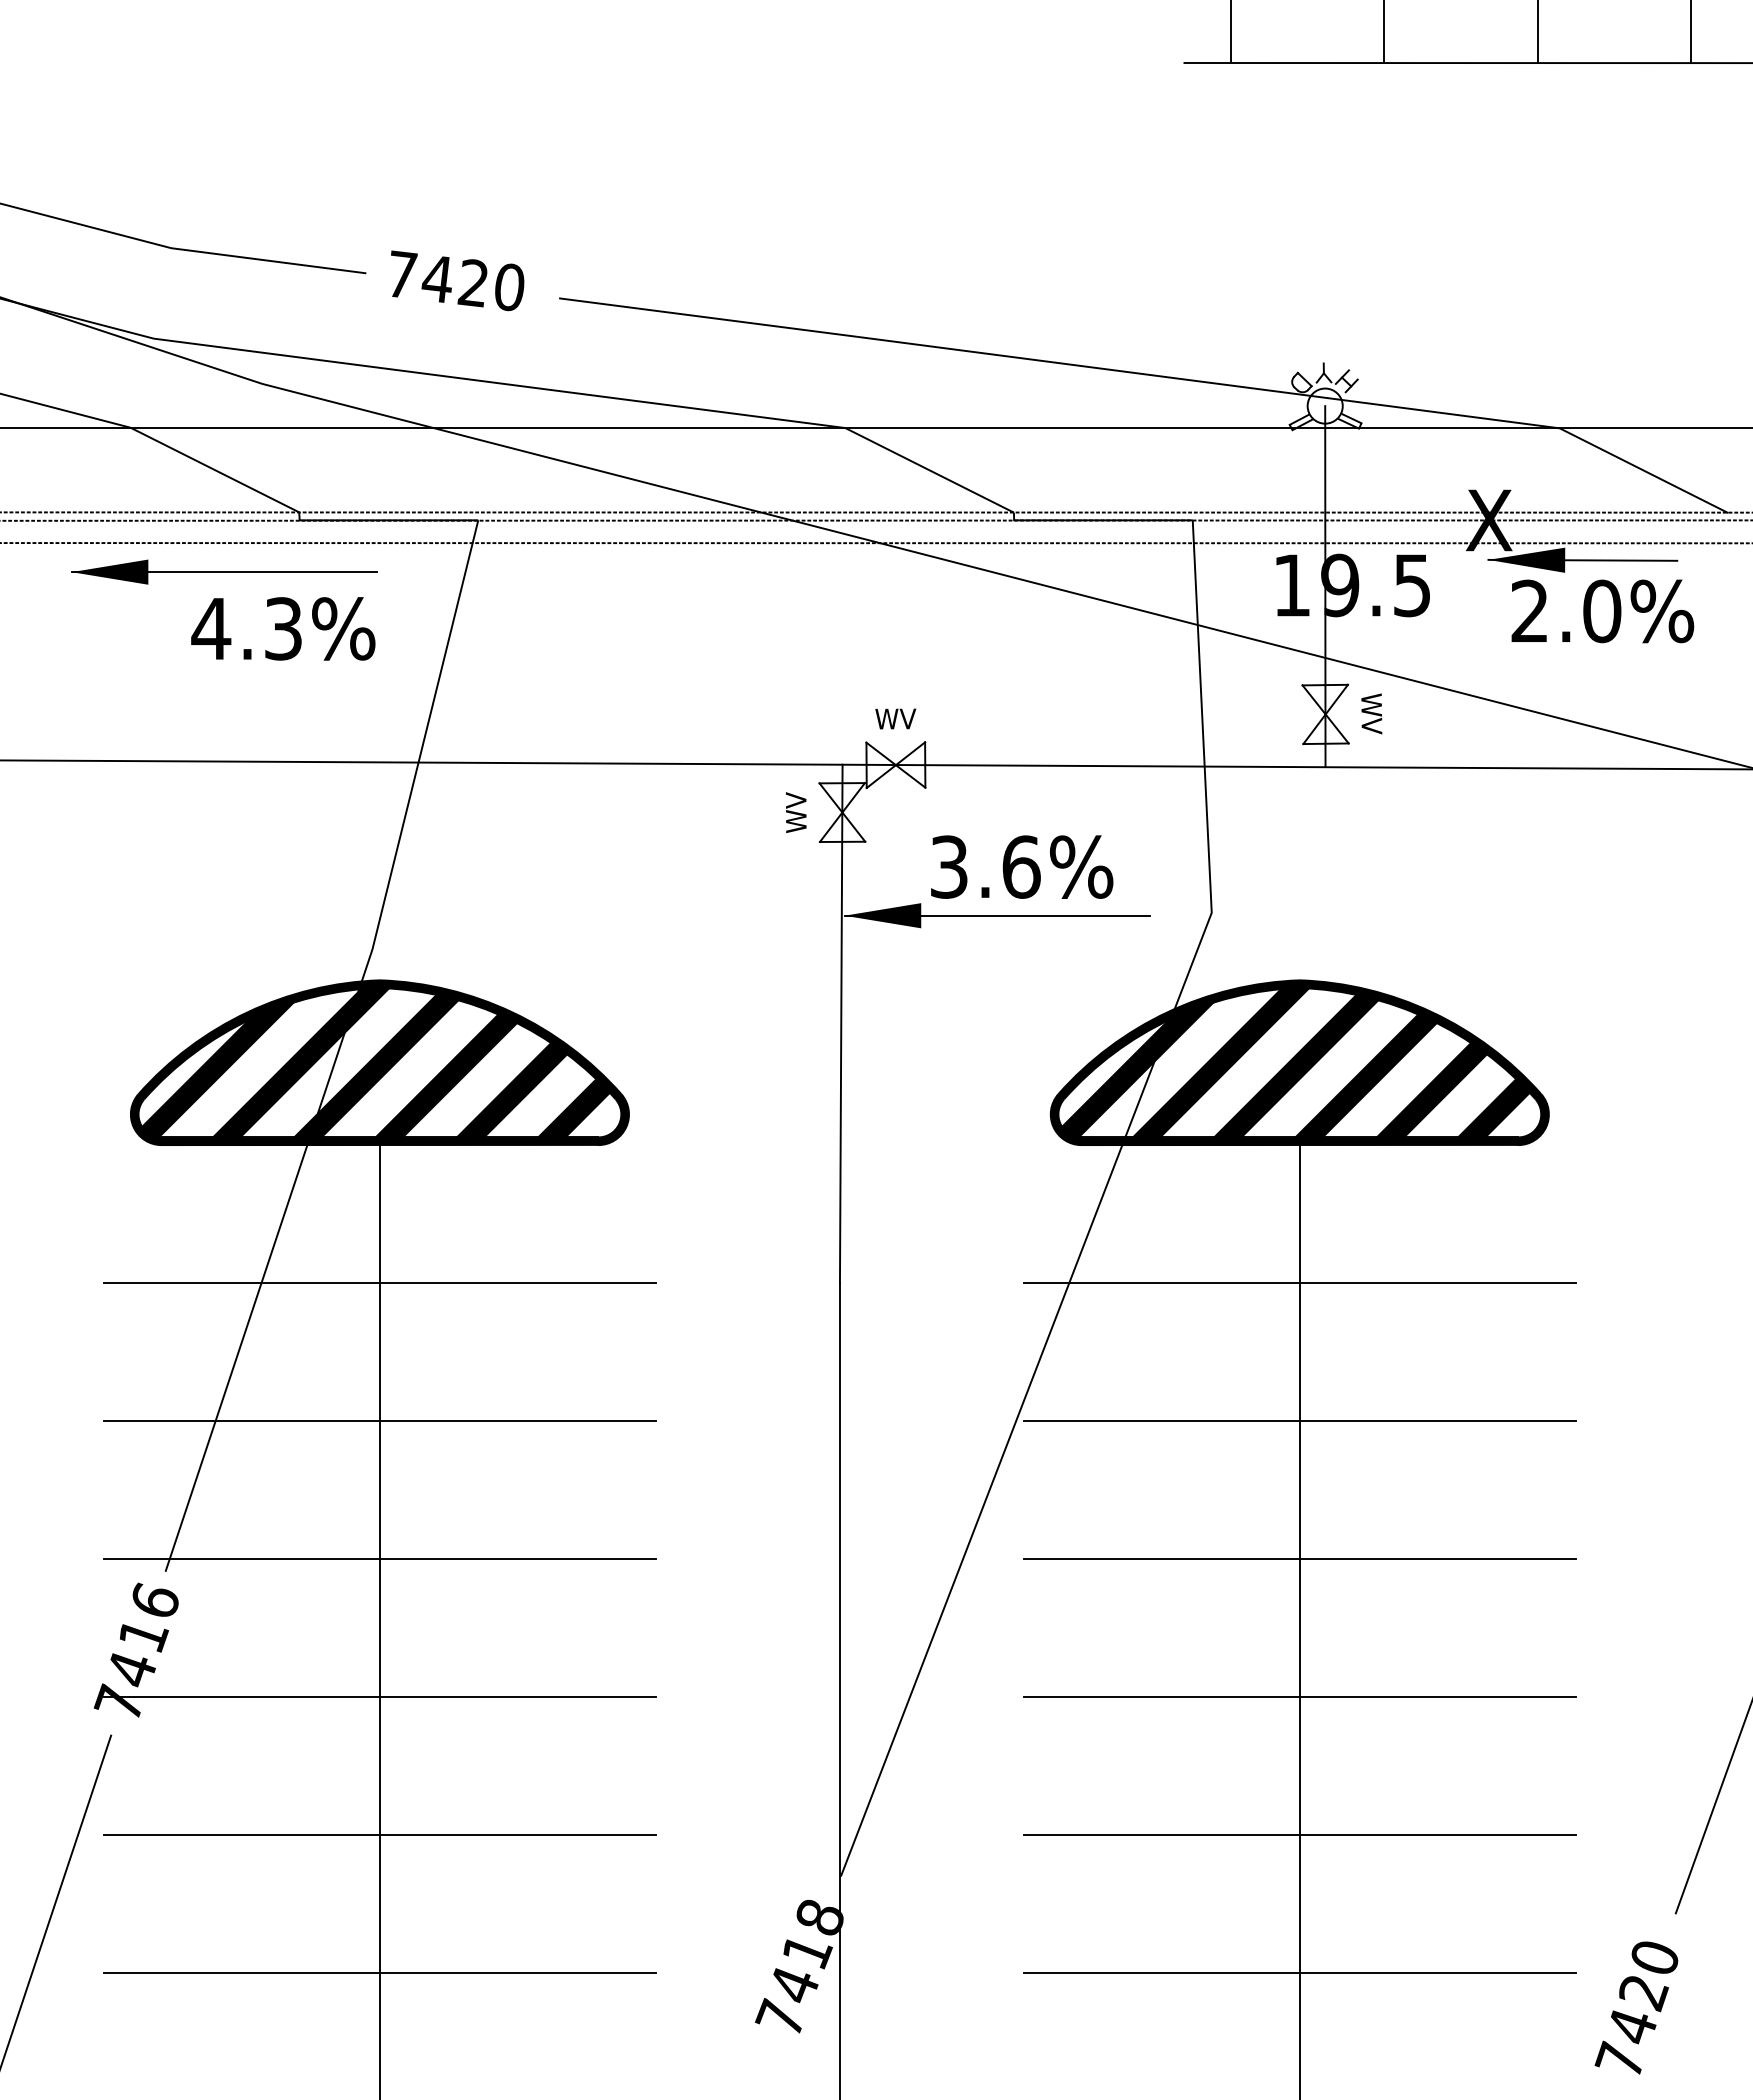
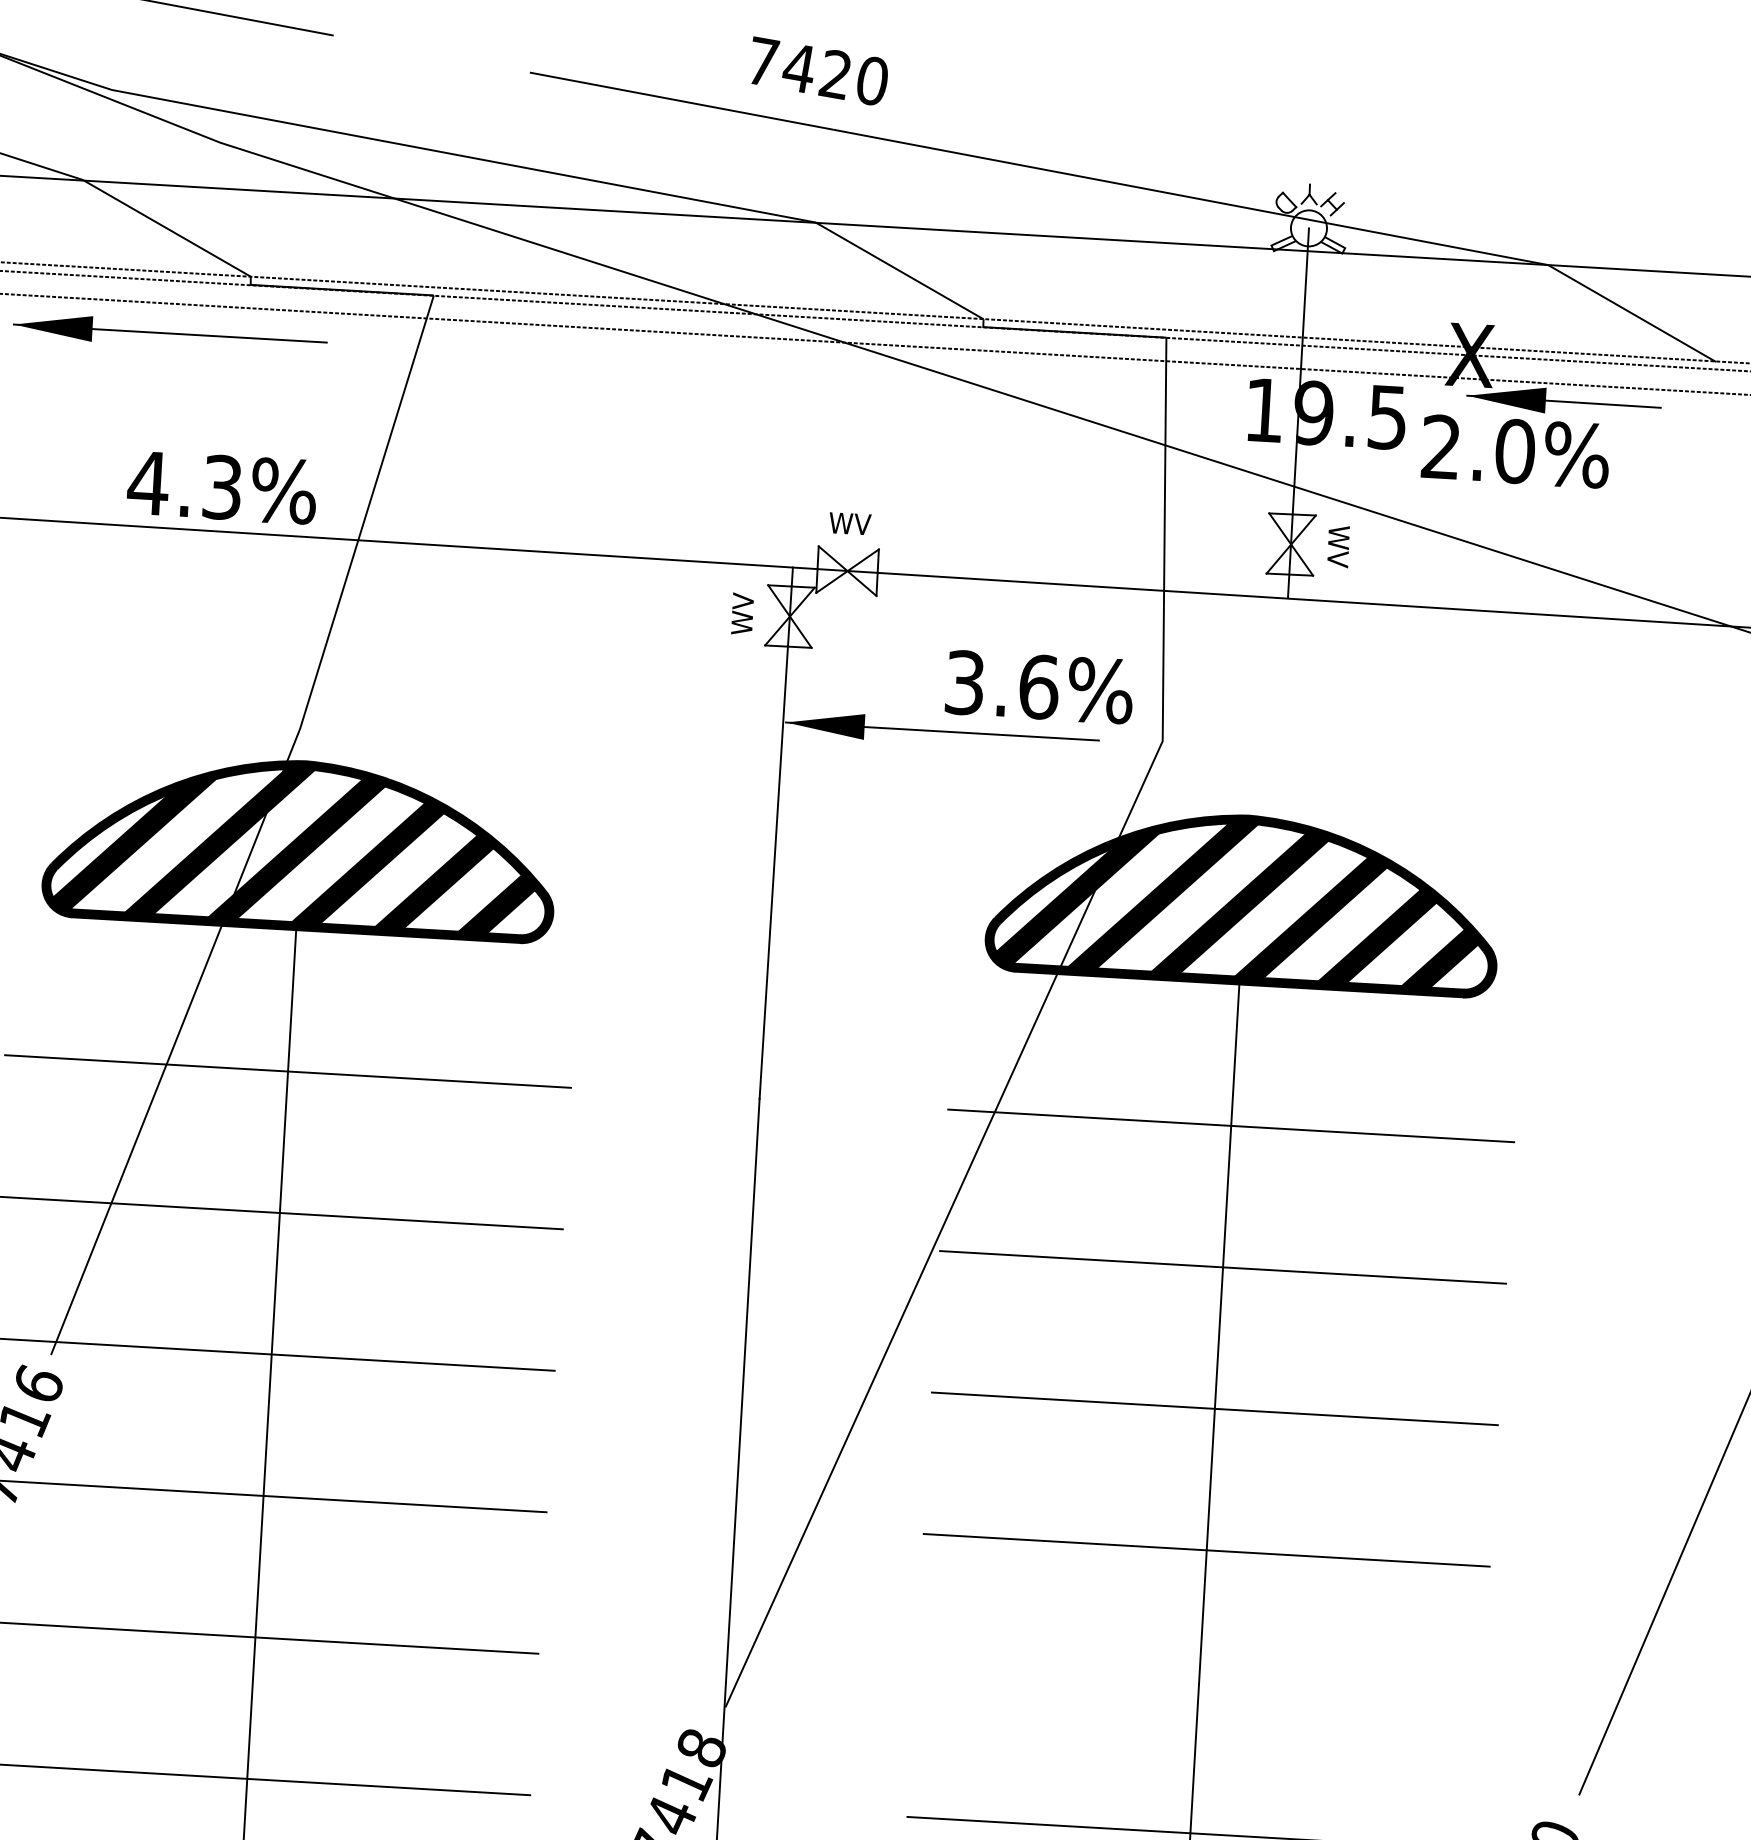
text: (457, 280) -> (819, 70), moved
text: (1602, 611) -> (1515, 451), moved
text: (283, 628) -> (222, 487), moved
text: (1022, 866) -> (1040, 686), moved
line: (1299, 1834) -> (1198, 1691), removed

